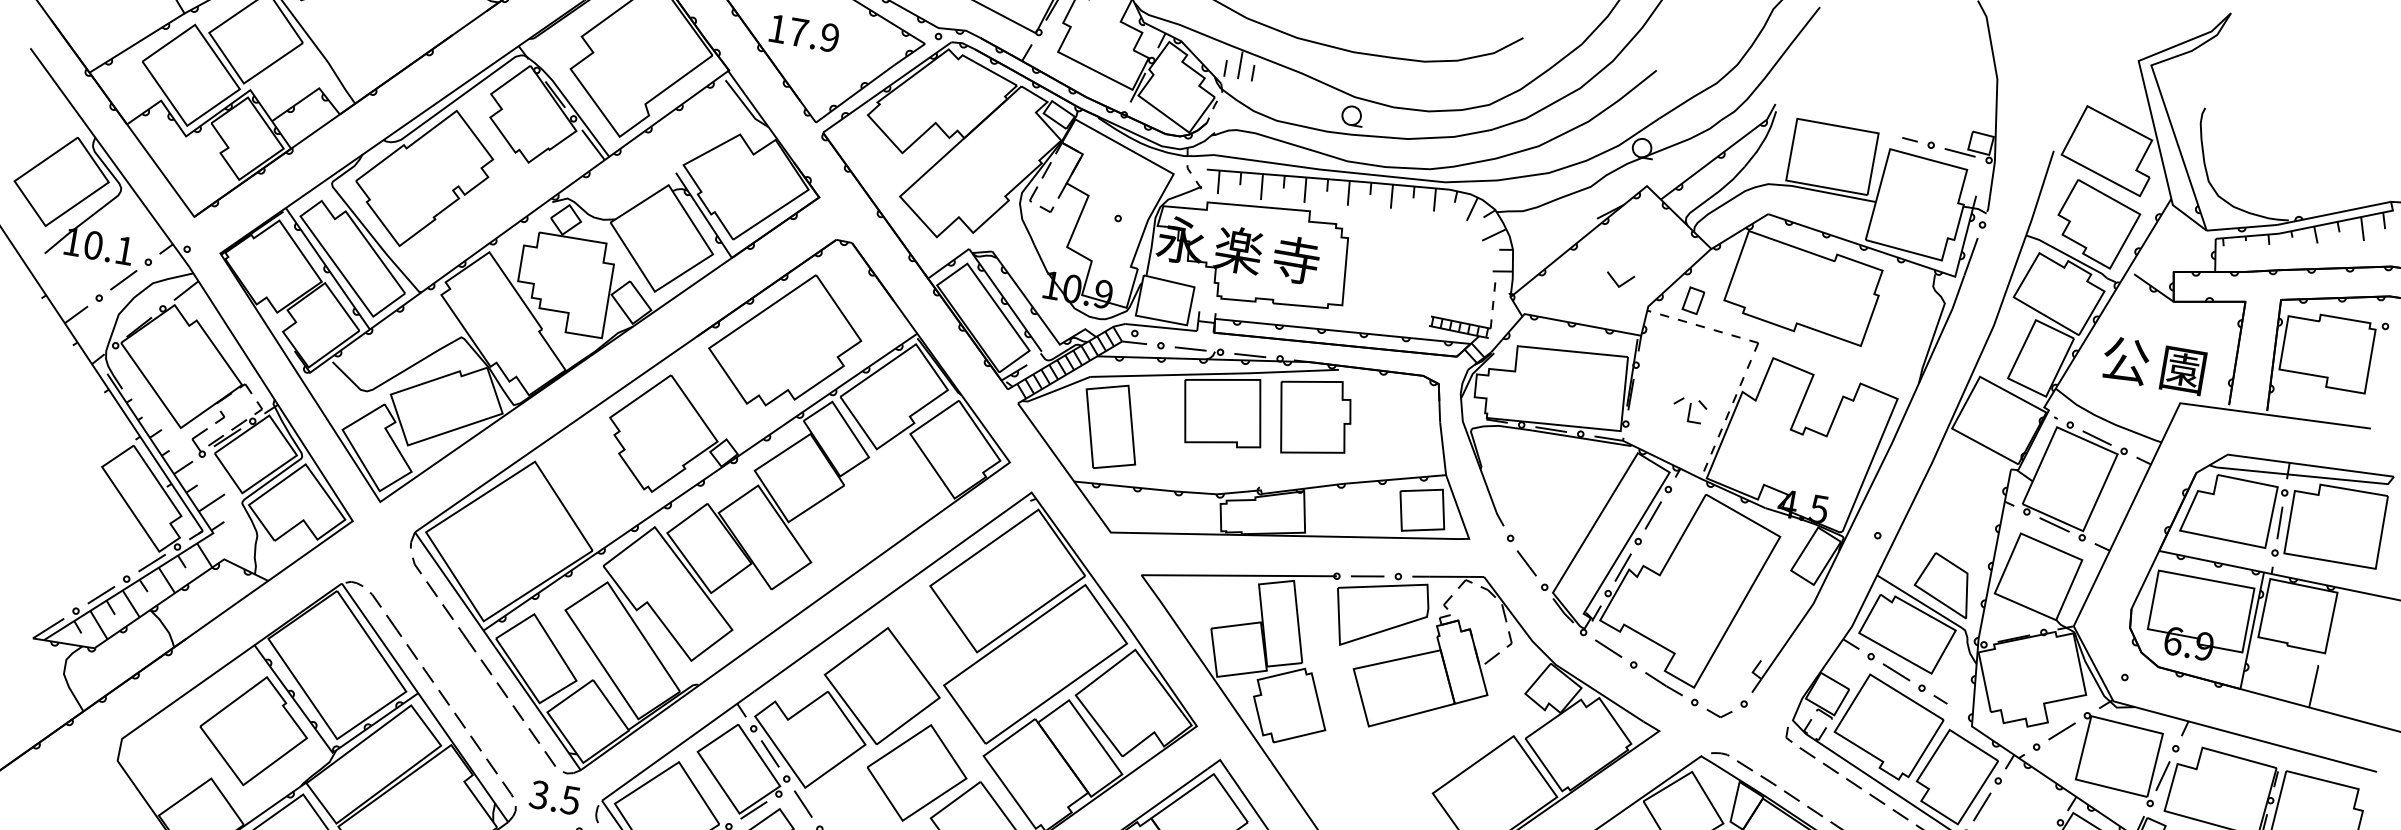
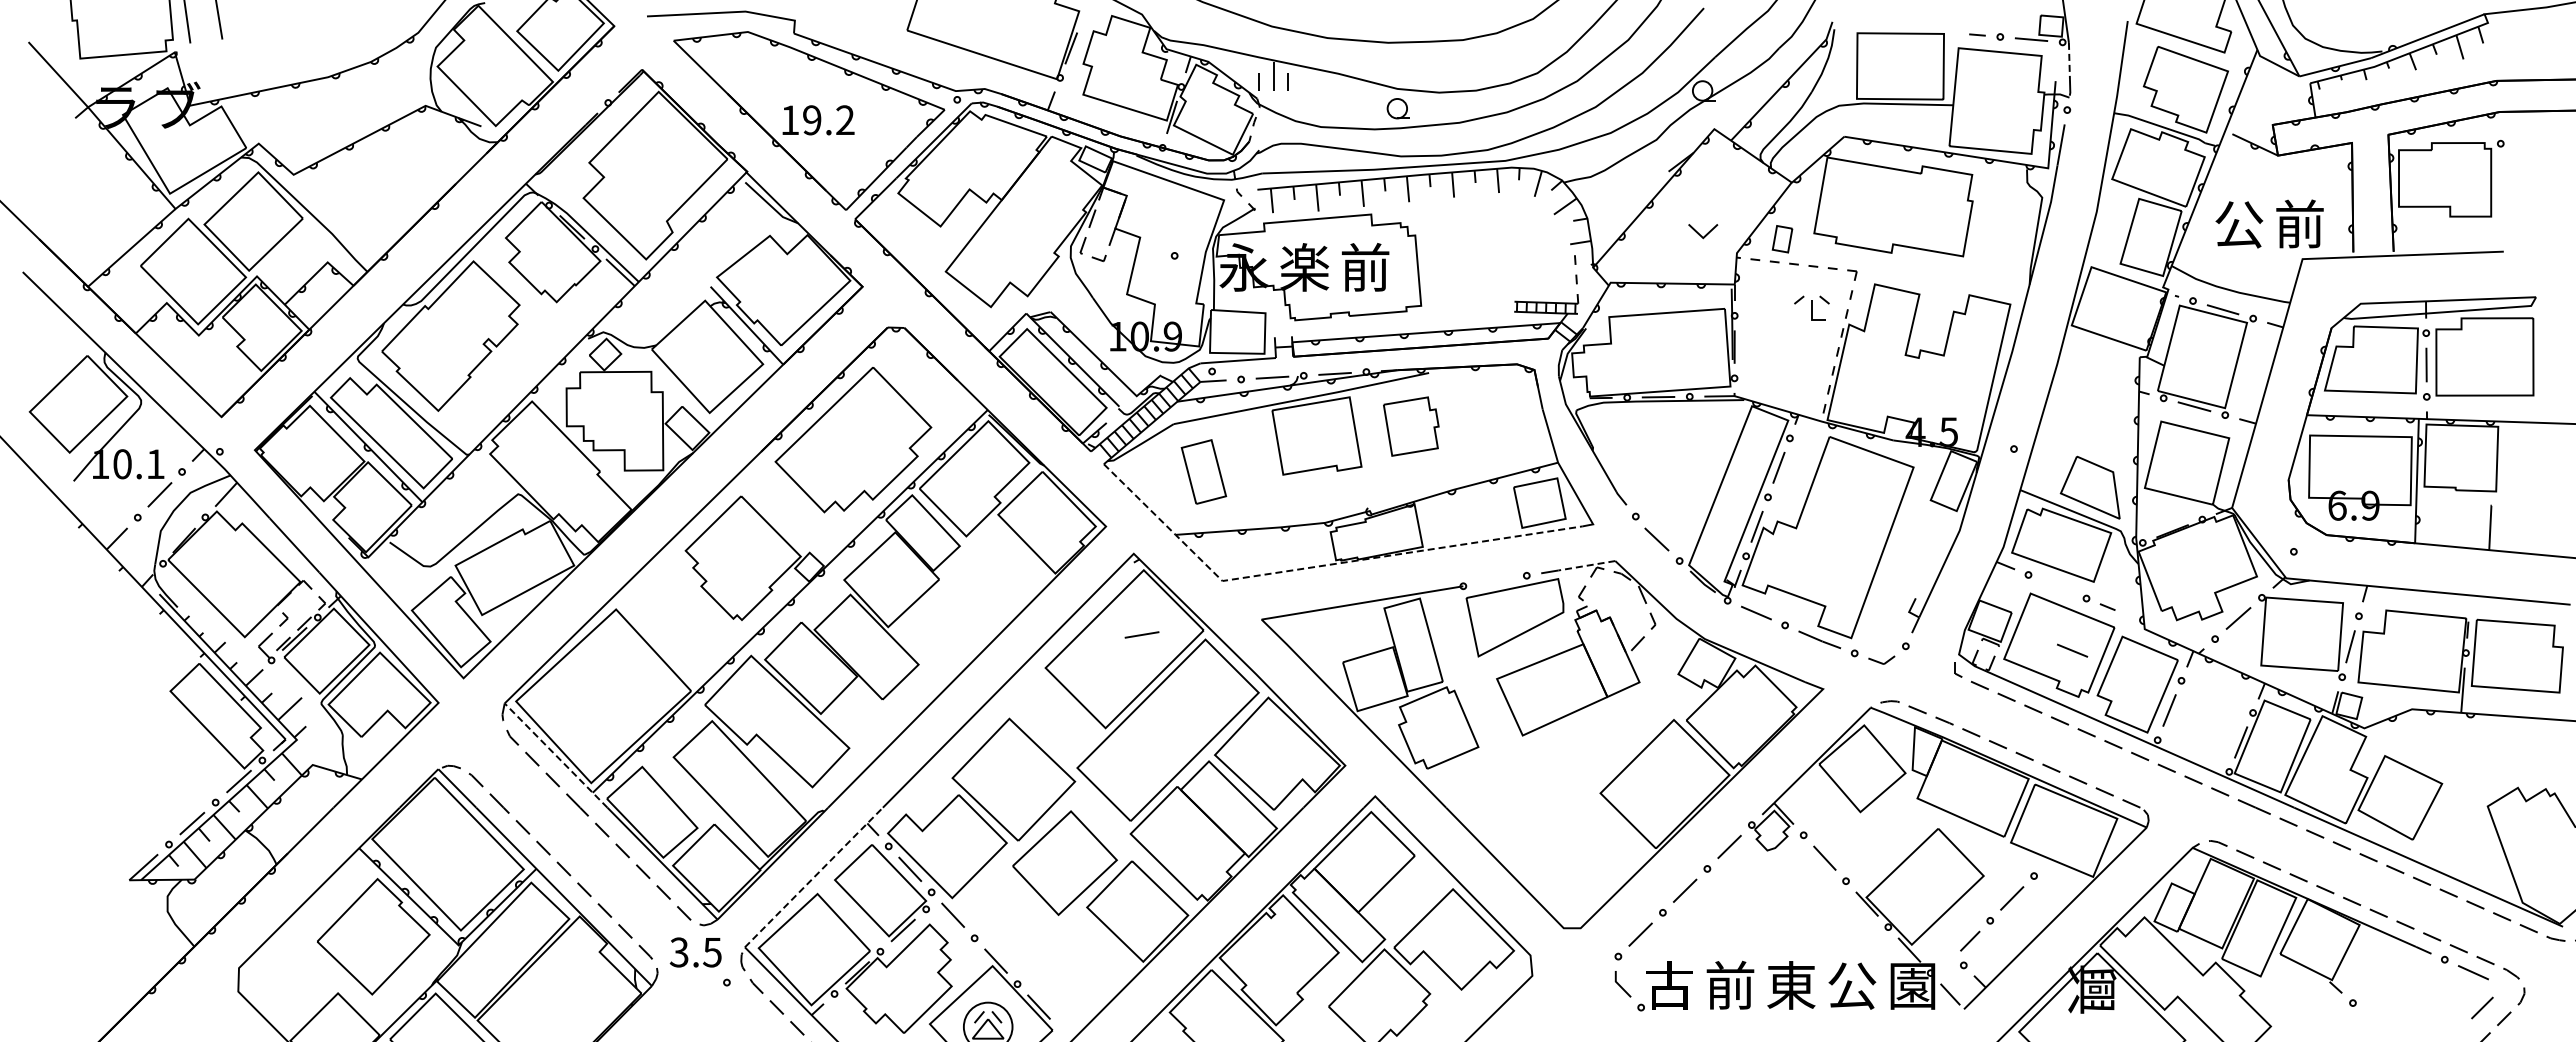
text: (813, 35) -> (828, 120), 17.9 -> 19.2
line: (1992, 179) -> (2069, 61), solid -> dashed
text: (1296, 260) -> (1365, 267), 寺 -> 前
text: (2183, 369) -> (2299, 223), 園 -> 前
part: (1689, 409) -> (1811, 307), moved
part: (1313, 417) -> (1411, 426), size x0.7
part: (1110, 426) -> (1203, 471), size x0.7
line: (1204, 534) -> (1319, 566), solid -> dashed
line: (1367, 575) -> (1141, 634), moved
line: (1456, 576) -> (1586, 565), solid -> dashed
line: (455, 589) -> (556, 755), solid -> dashed
line: (1896, 672) -> (2072, 650), moved
line: (678, 745) -> (814, 876), solid -> dashed

